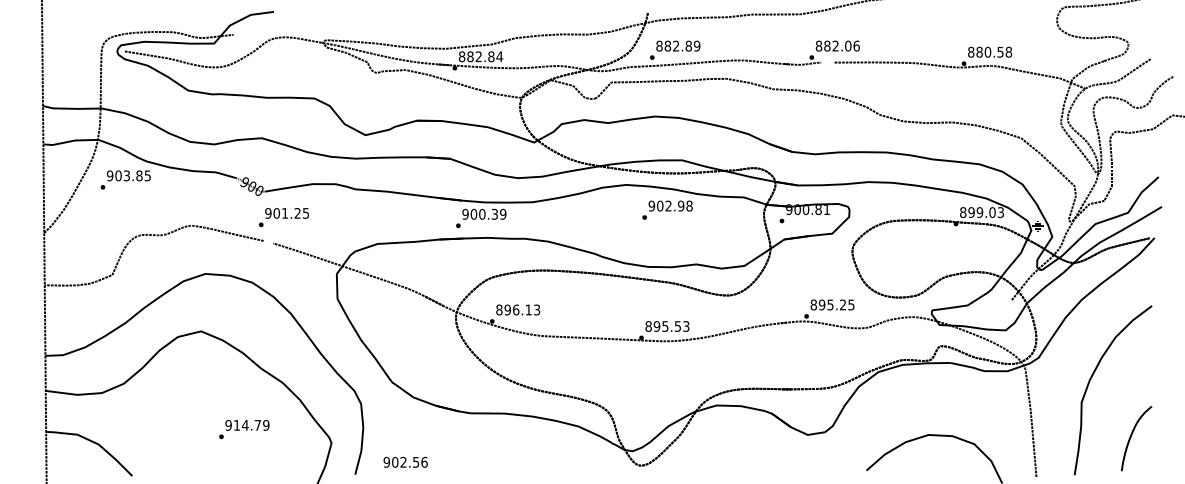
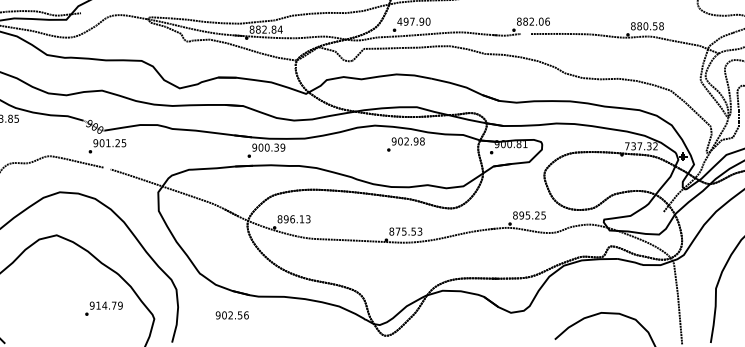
text: (678, 45) -> (414, 21), 882.89 -> 497.90
text: (981, 212) -> (641, 146), 899.03 -> 737.32
text: (283, 217) -> (107, 146), moved
text: (656, 326) -> (397, 231), 895.53 -> 875.53
text: (244, 429) -> (104, 308), moved
text: (405, 461) -> (232, 314), moved

